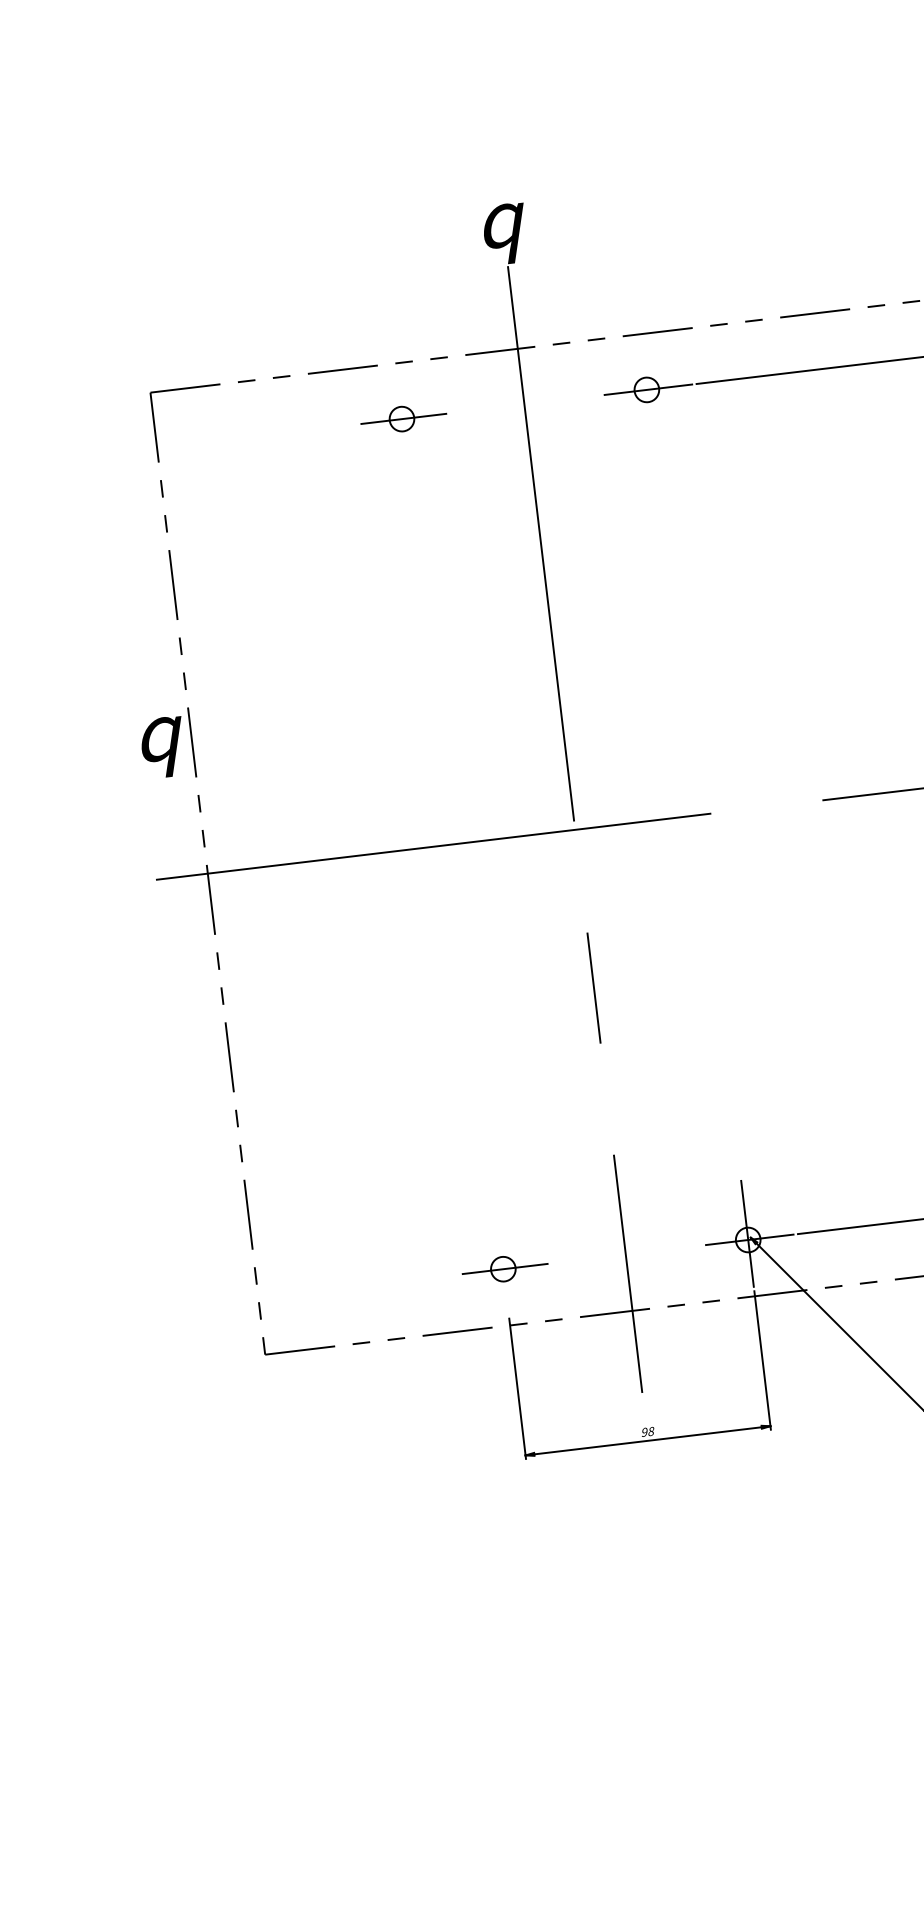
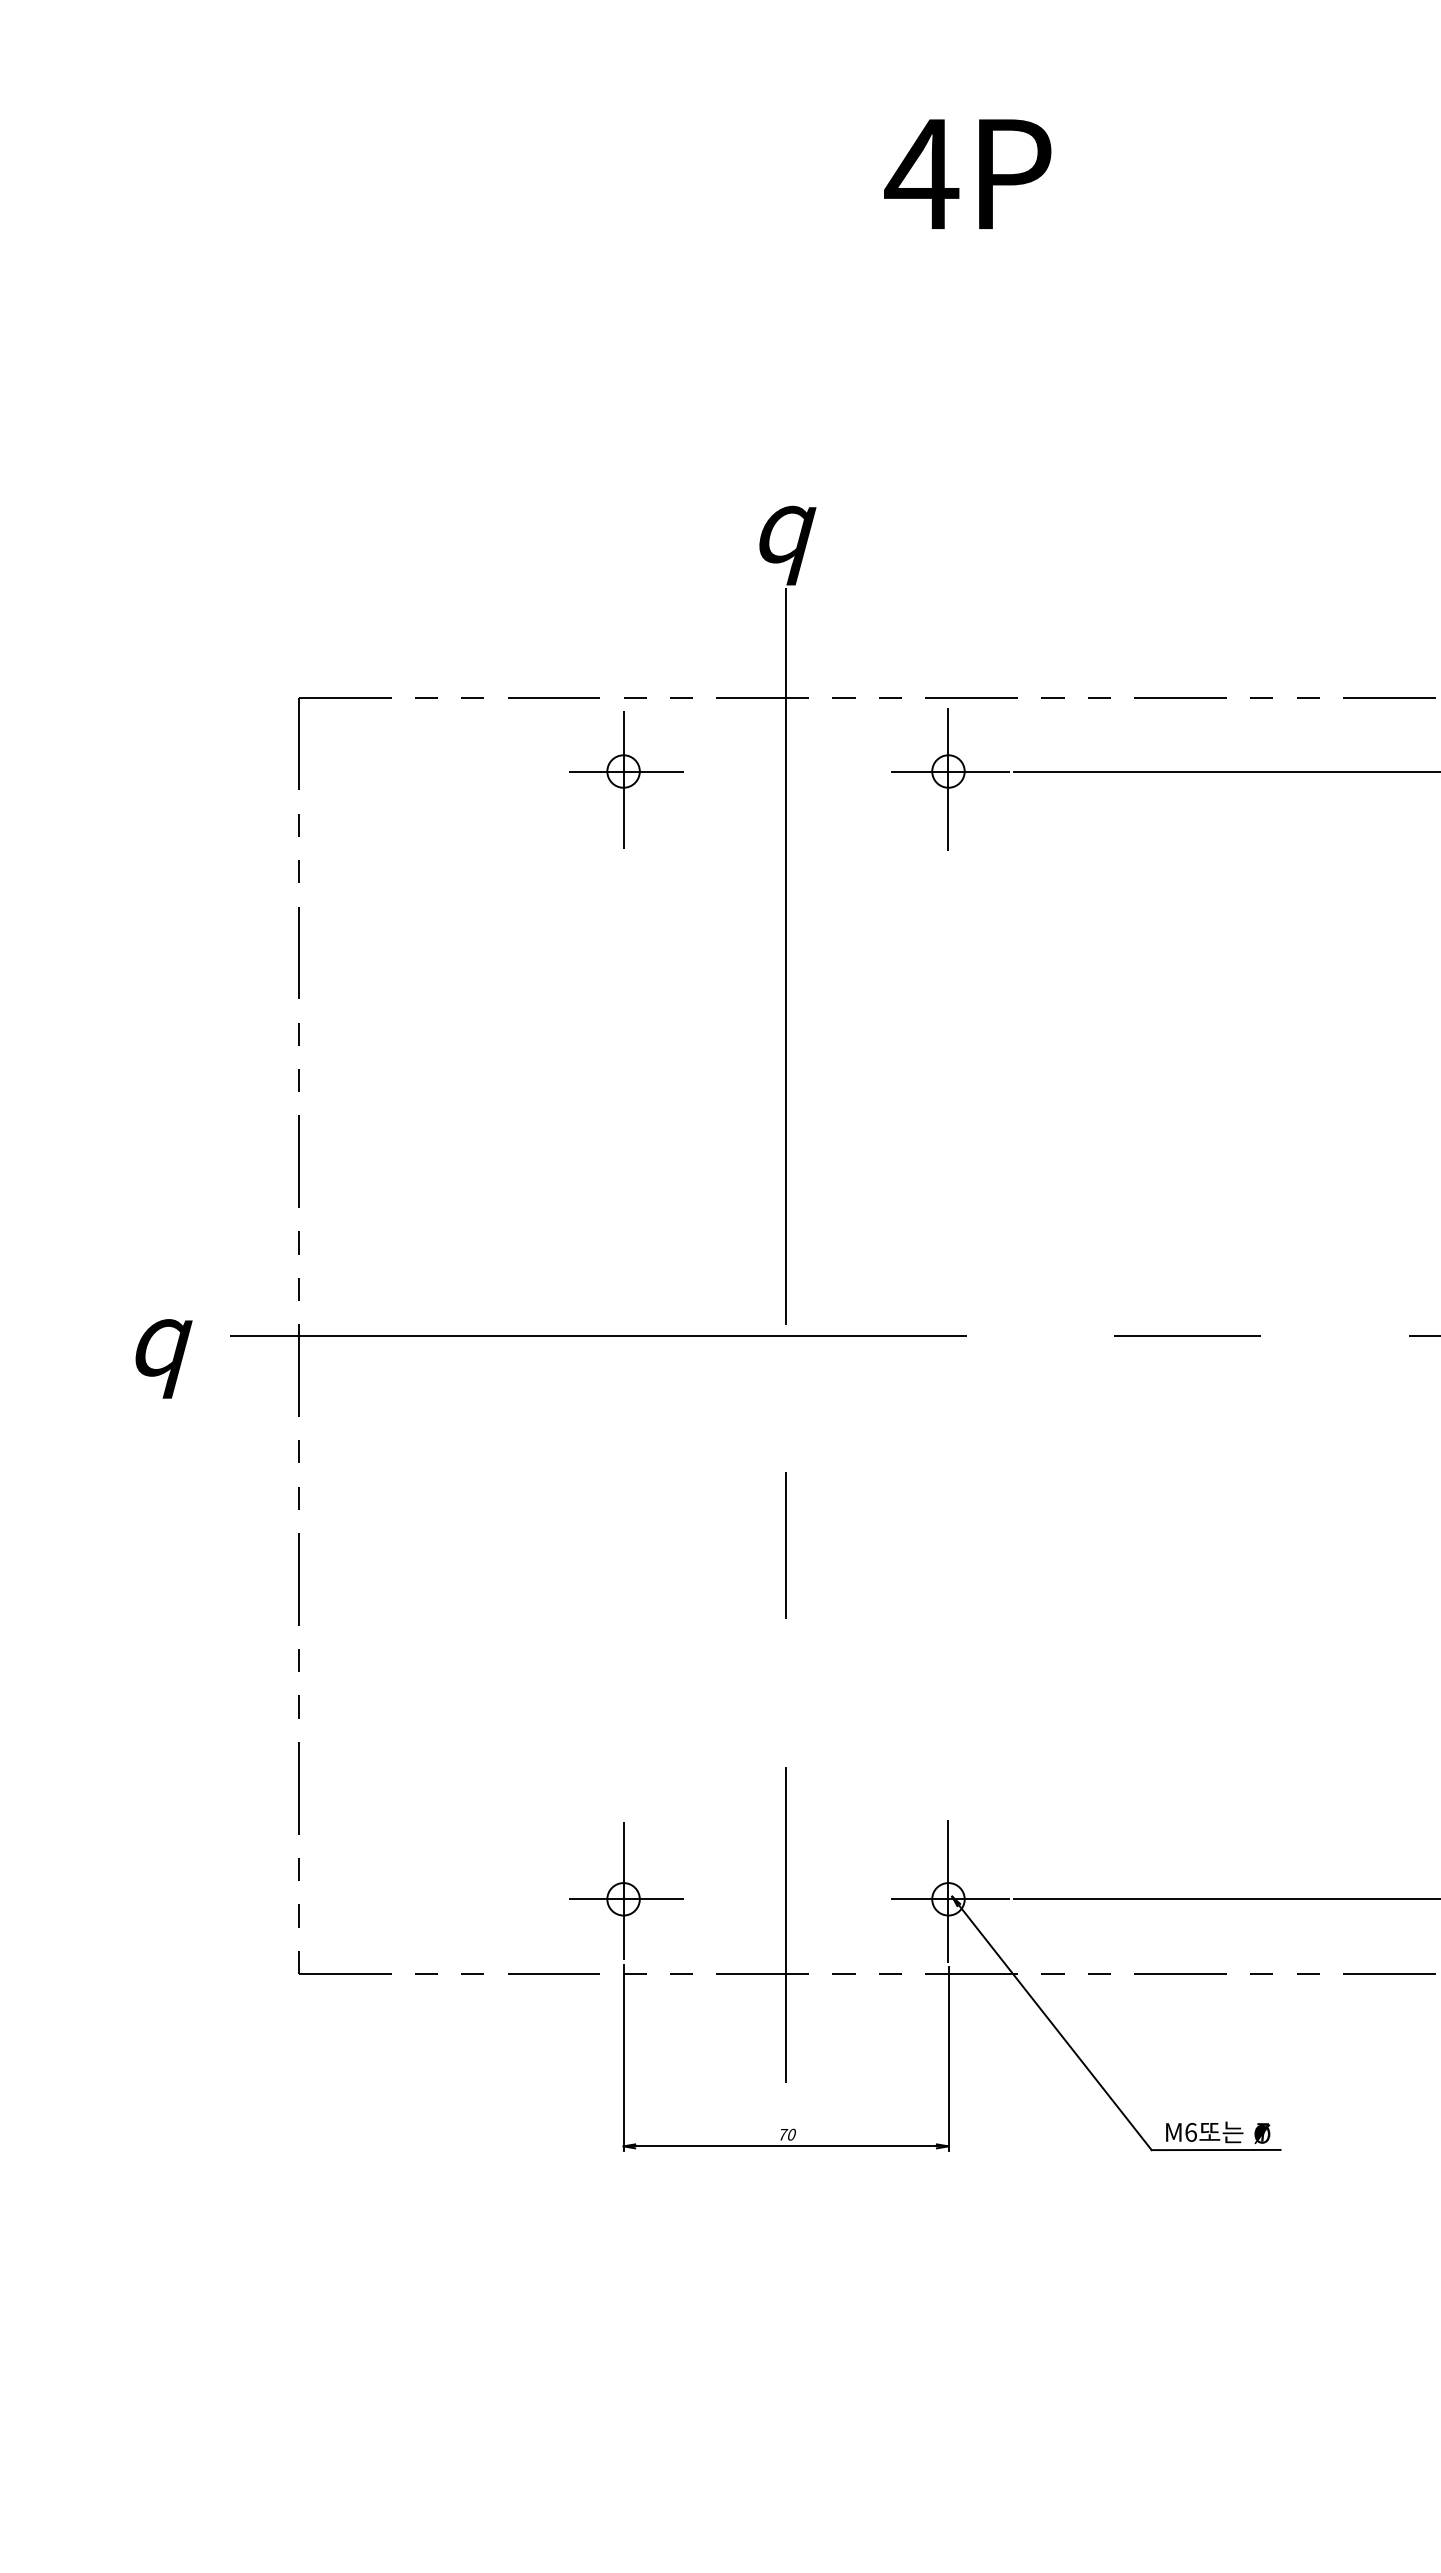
line: (647, 395) -> (948, 779), added
line: (402, 425) -> (623, 779), added
text: (162, 747) -> (163, 1358), moved
line: (502, 1263) -> (623, 1891), added
text: (648, 1431) -> (787, 2134), 98 -> 70

